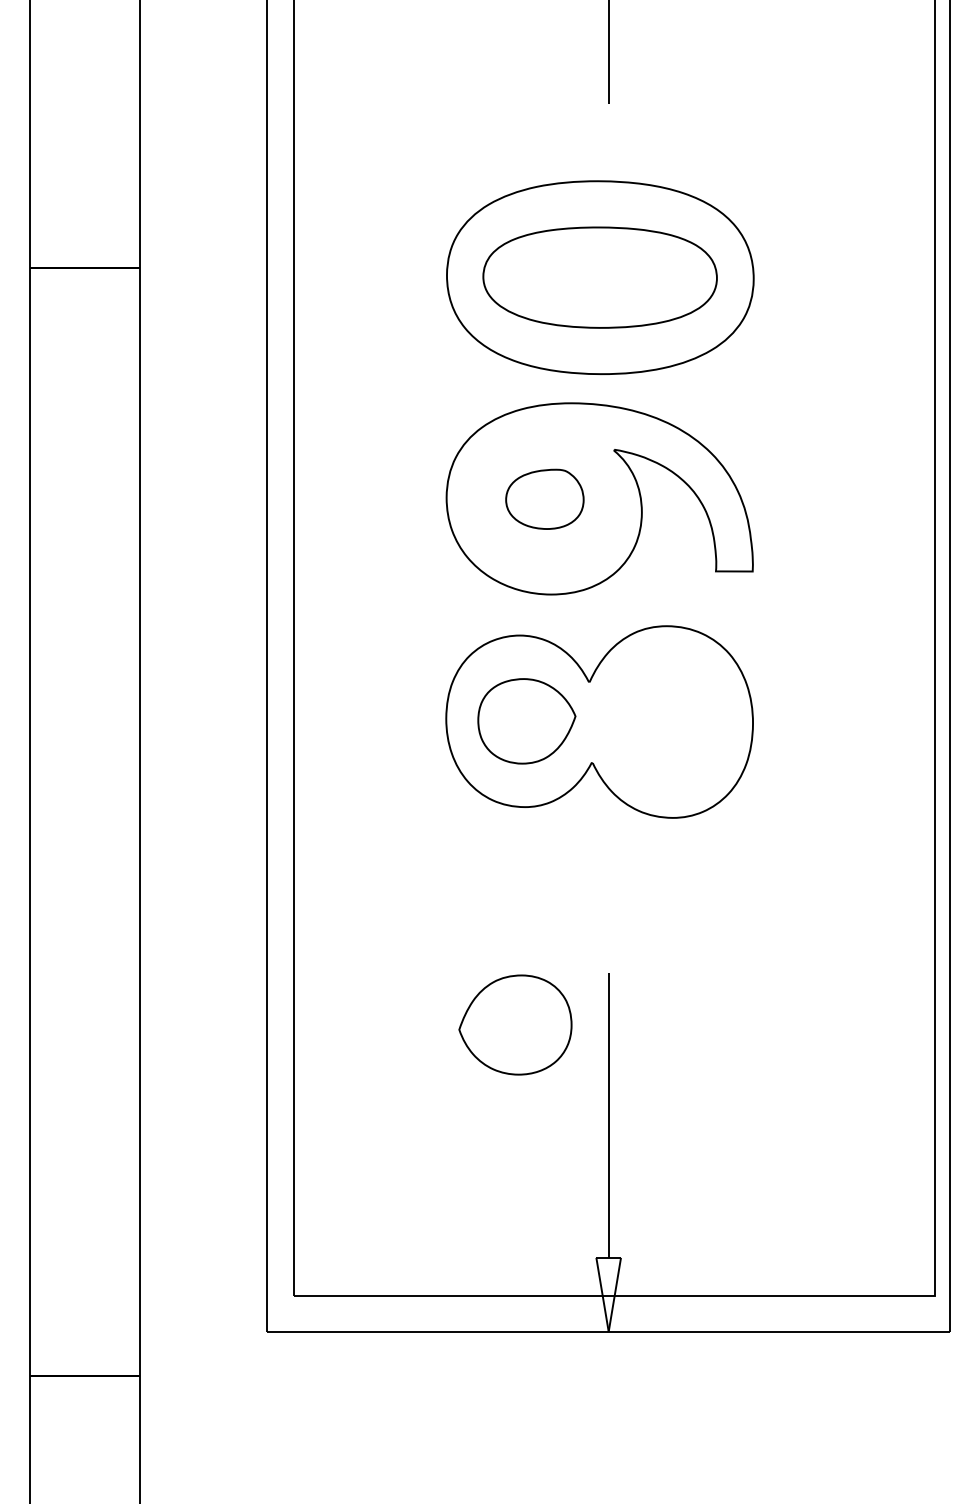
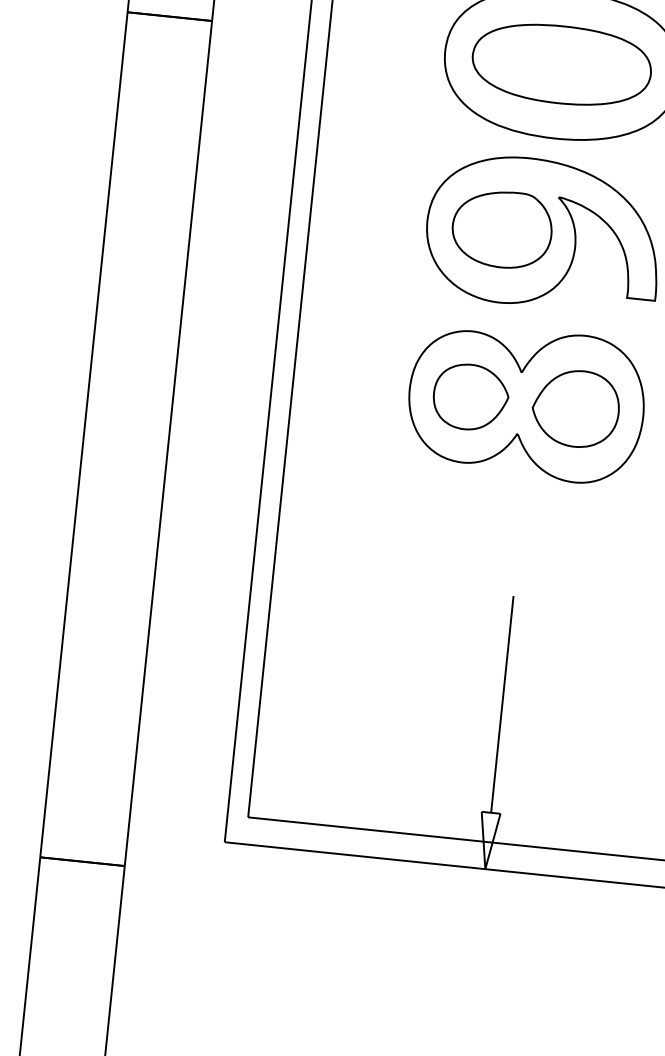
part: (544, 499) -> (501, 229), size x1.67
part: (515, 1024) -> (575, 408), moved

